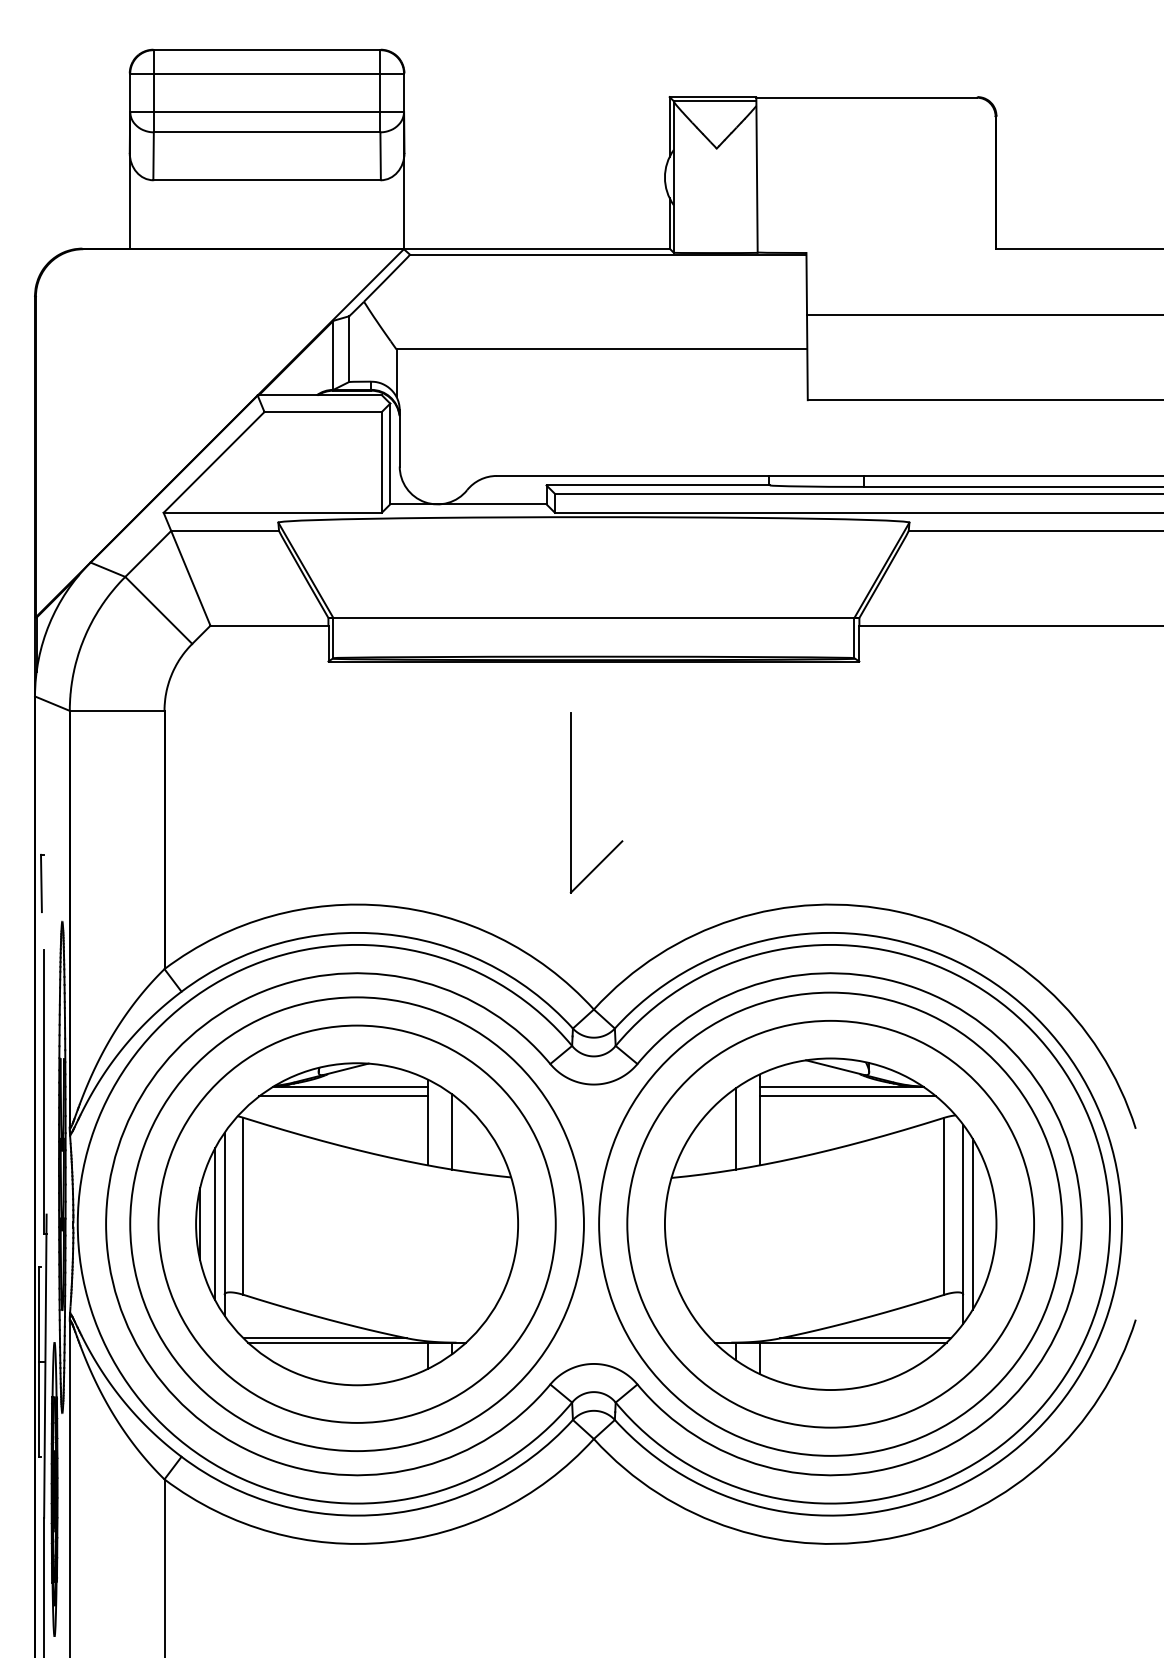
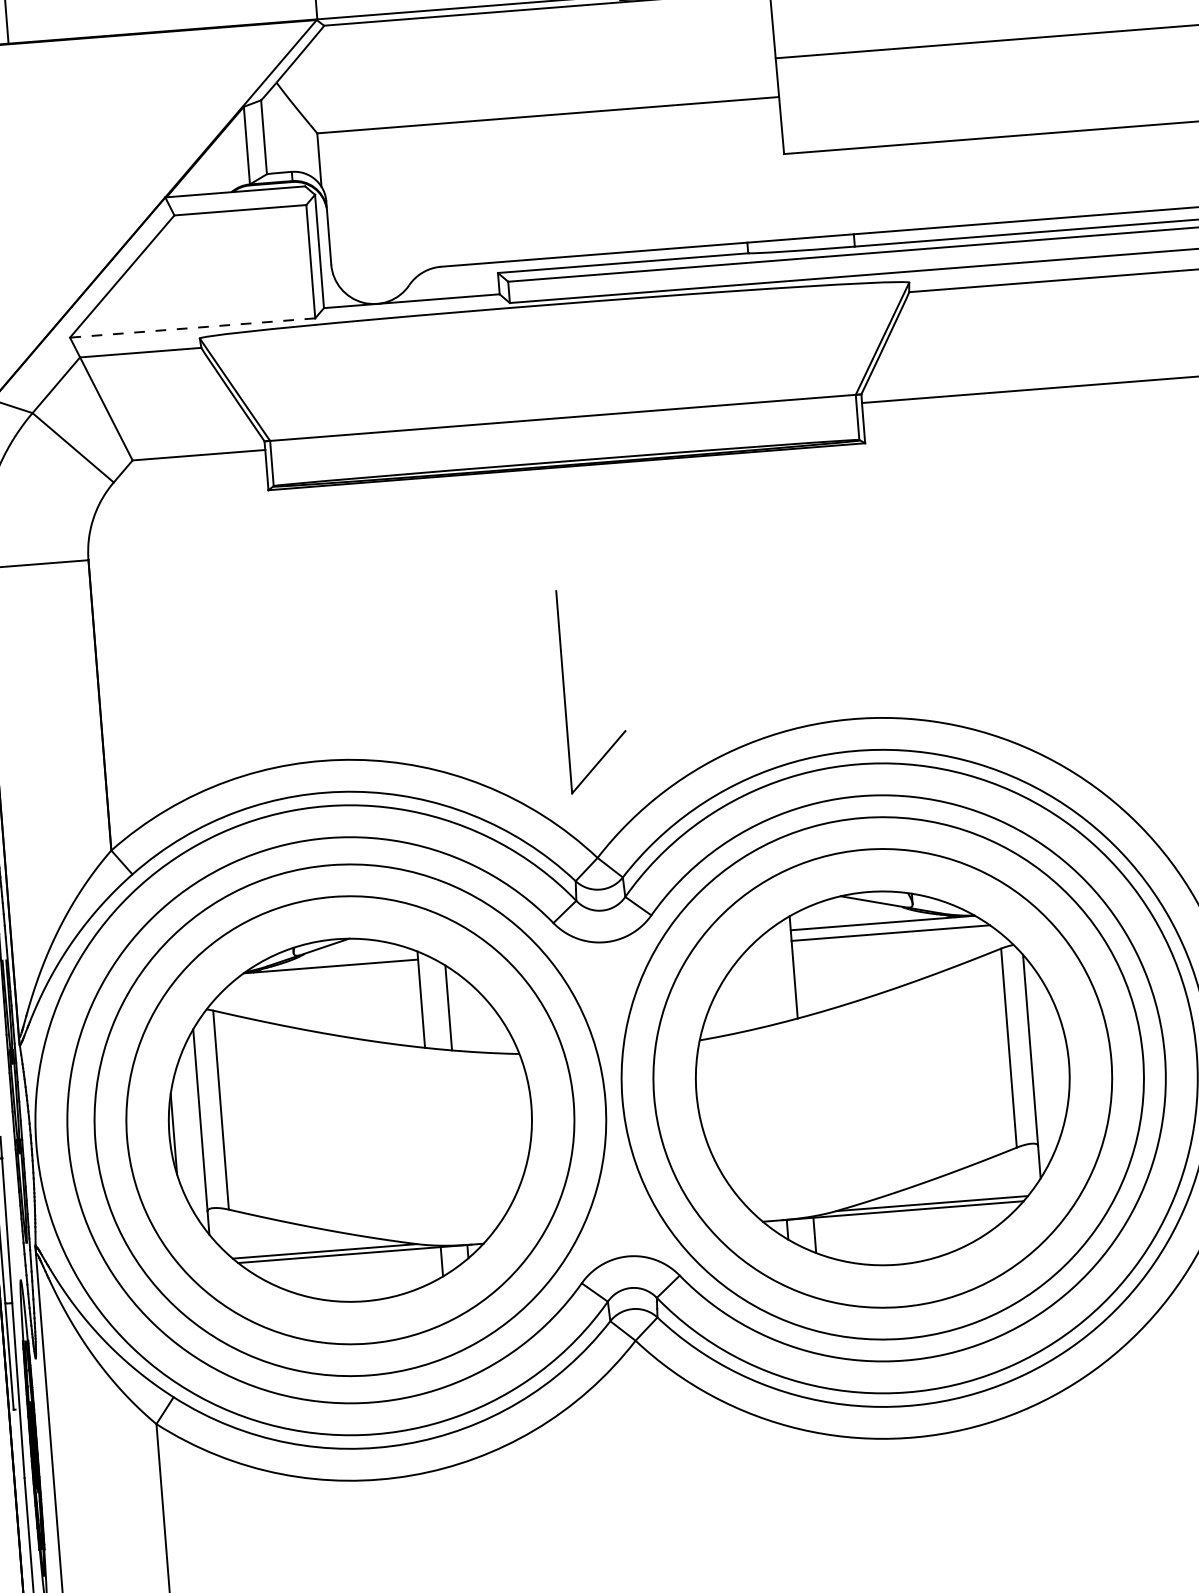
line: (272, 512) -> (192, 327), solid -> dashed
part: (571, 802) -> (564, 691), moved
line: (343, 1096) -> (323, 977), removed
line: (735, 1128) -> (767, 979), removed
line: (972, 1223) -> (1042, 1064), removed
line: (215, 1224) -> (191, 1133), removed

